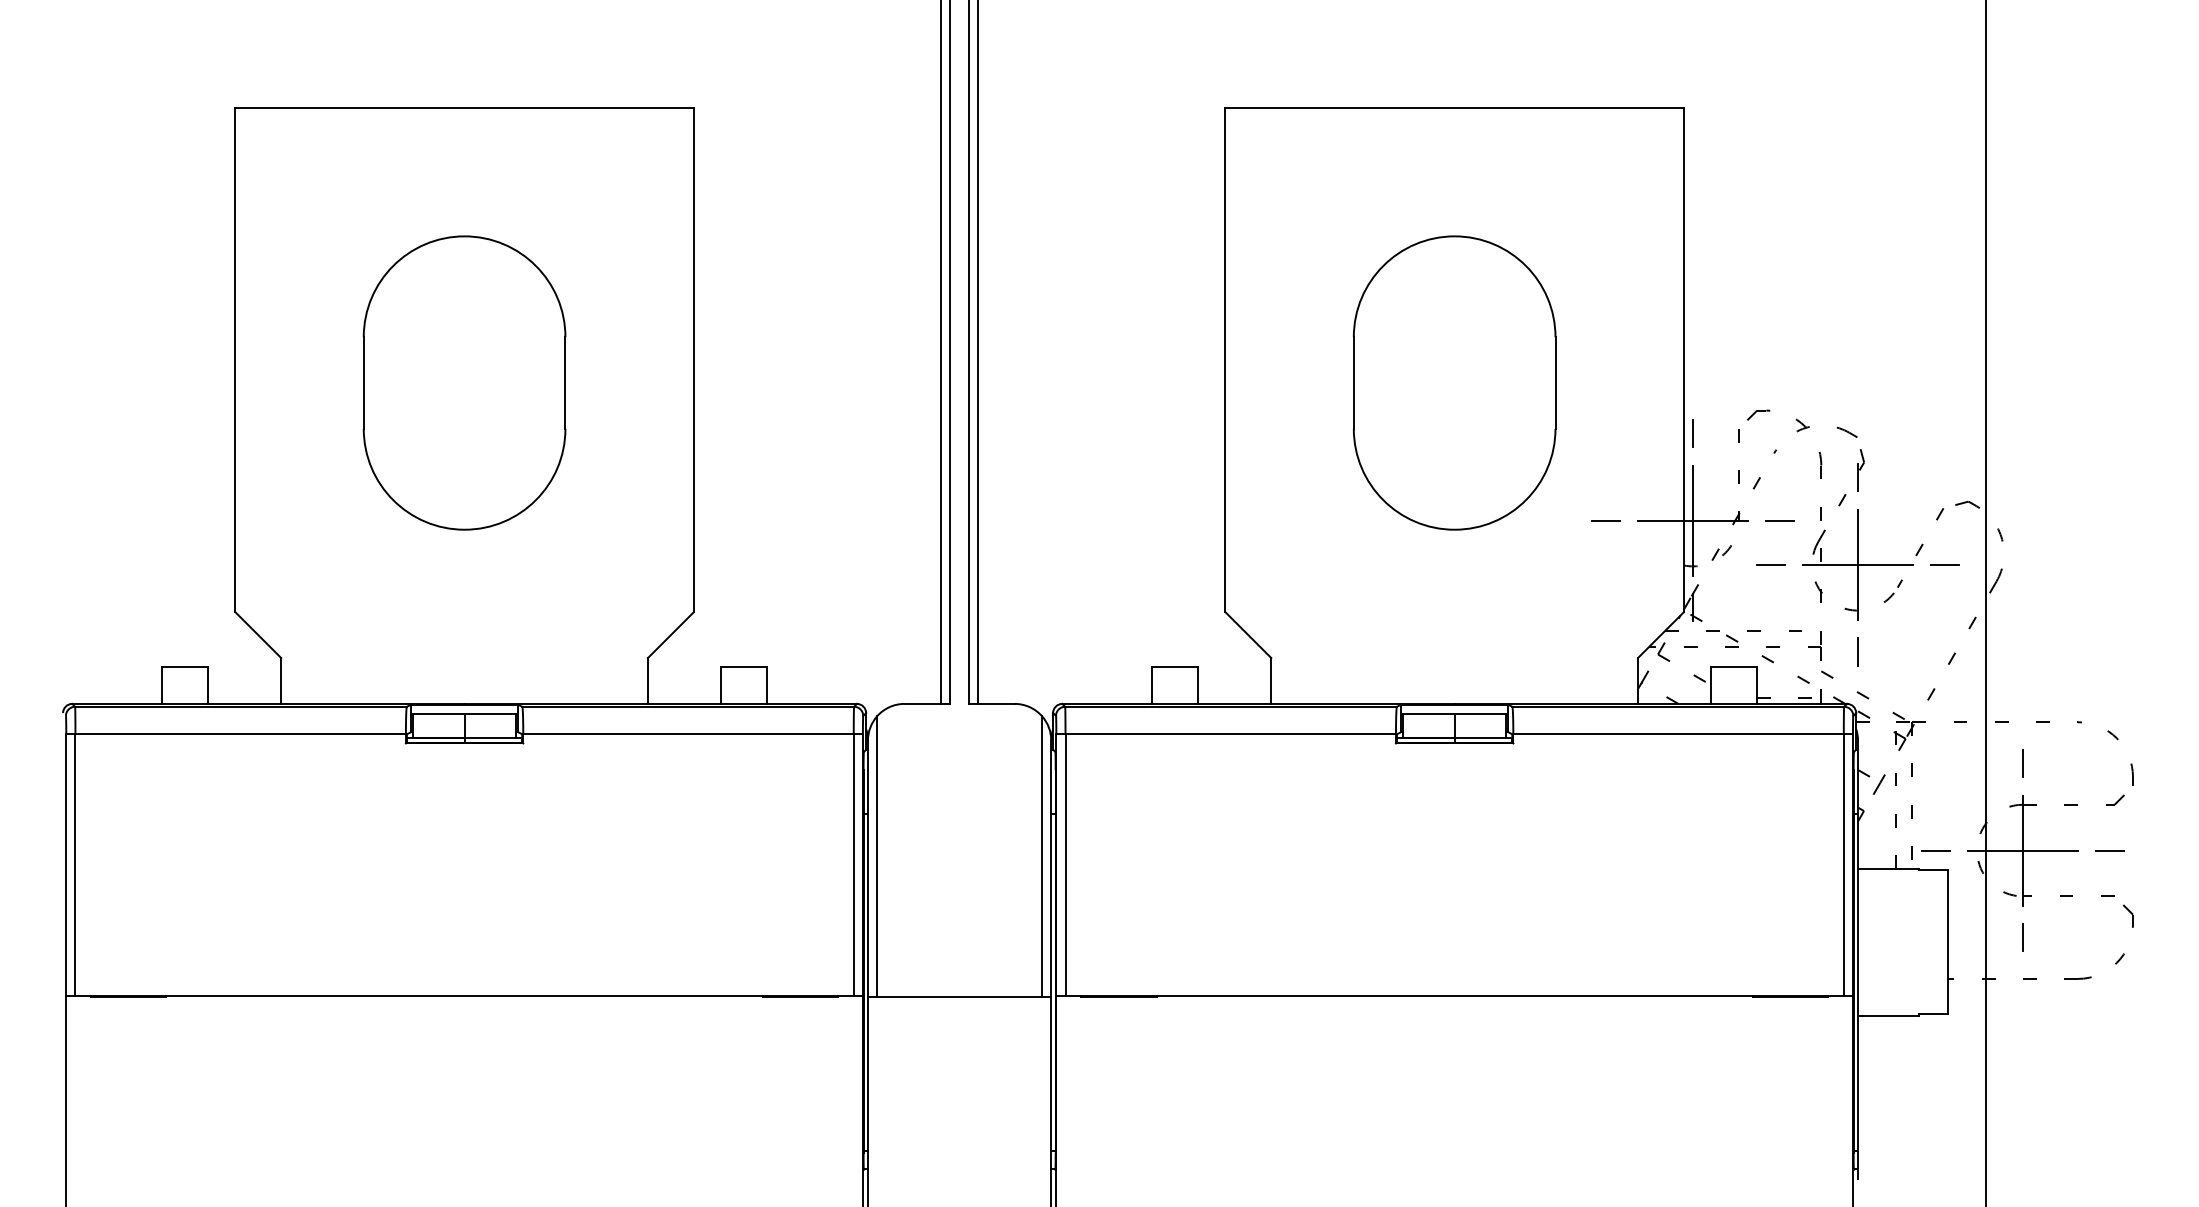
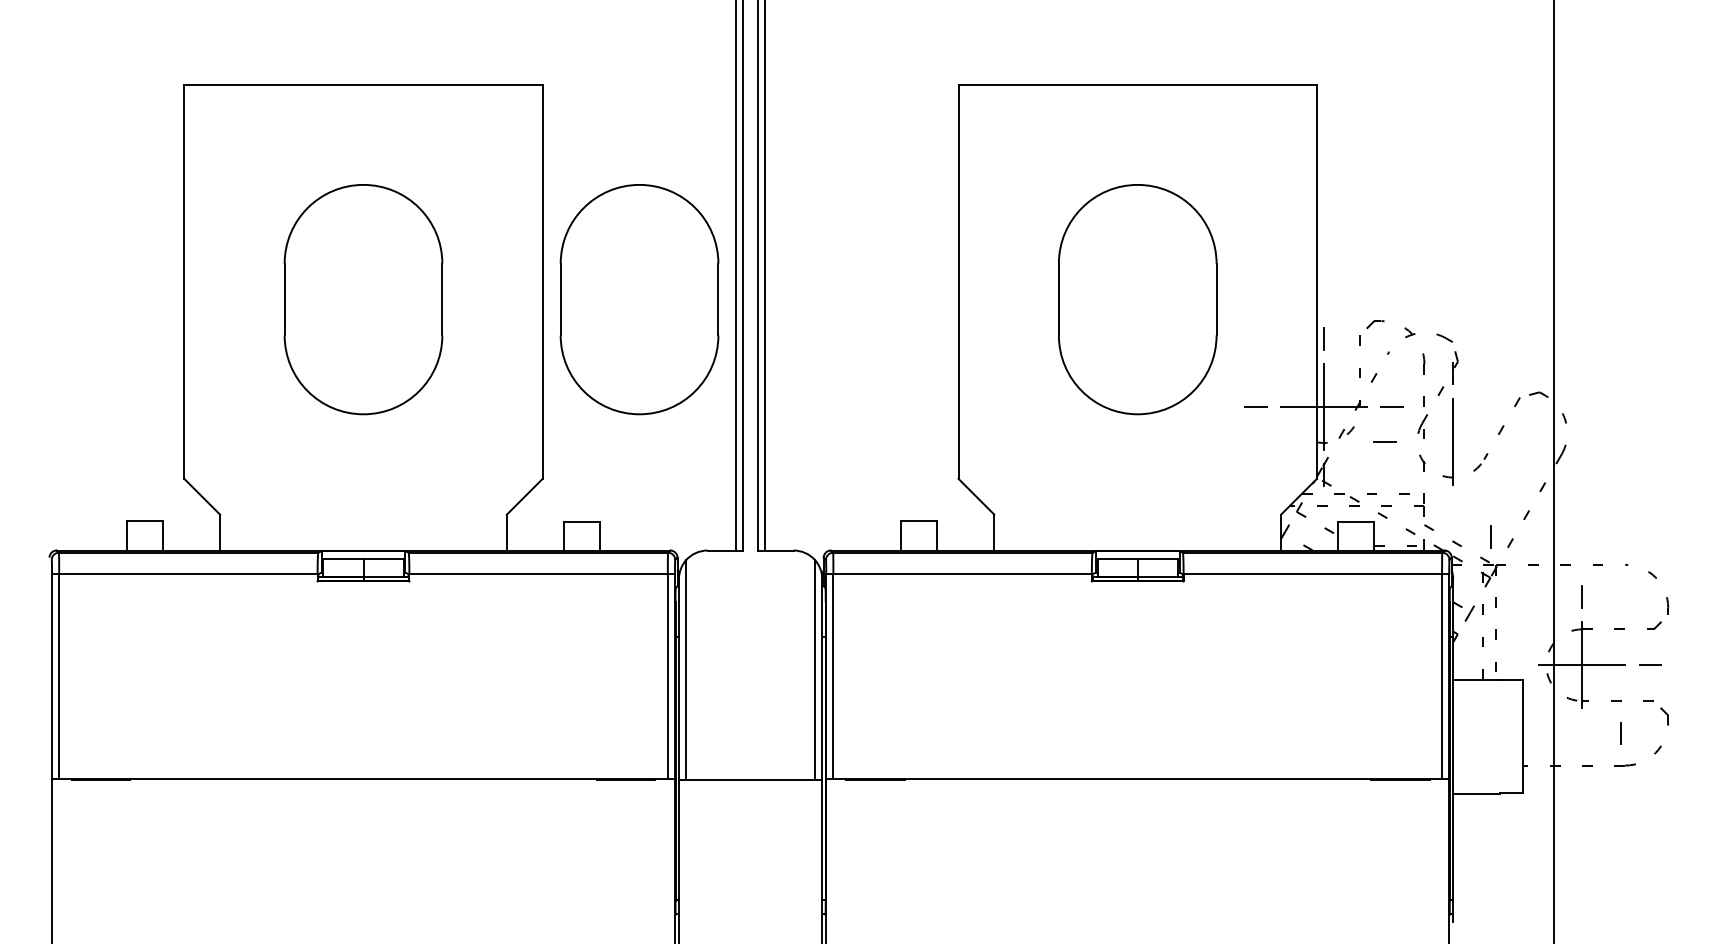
part: (817, 382) -> (639, 299), added
line: (1858, 564) -> (1453, 441), removed
line: (1944, 564) -> (1520, 441), removed
line: (1857, 651) -> (1491, 536), moved
line: (1935, 850) -> (1513, 665), removed
line: (2022, 937) -> (1620, 733), moved

